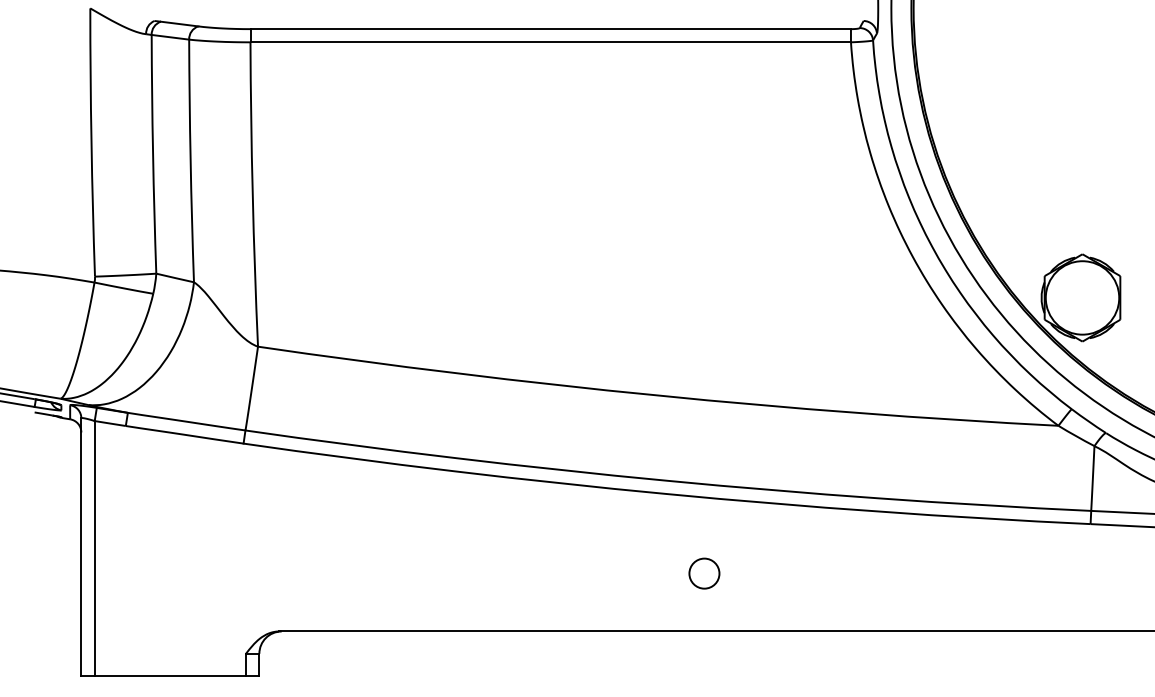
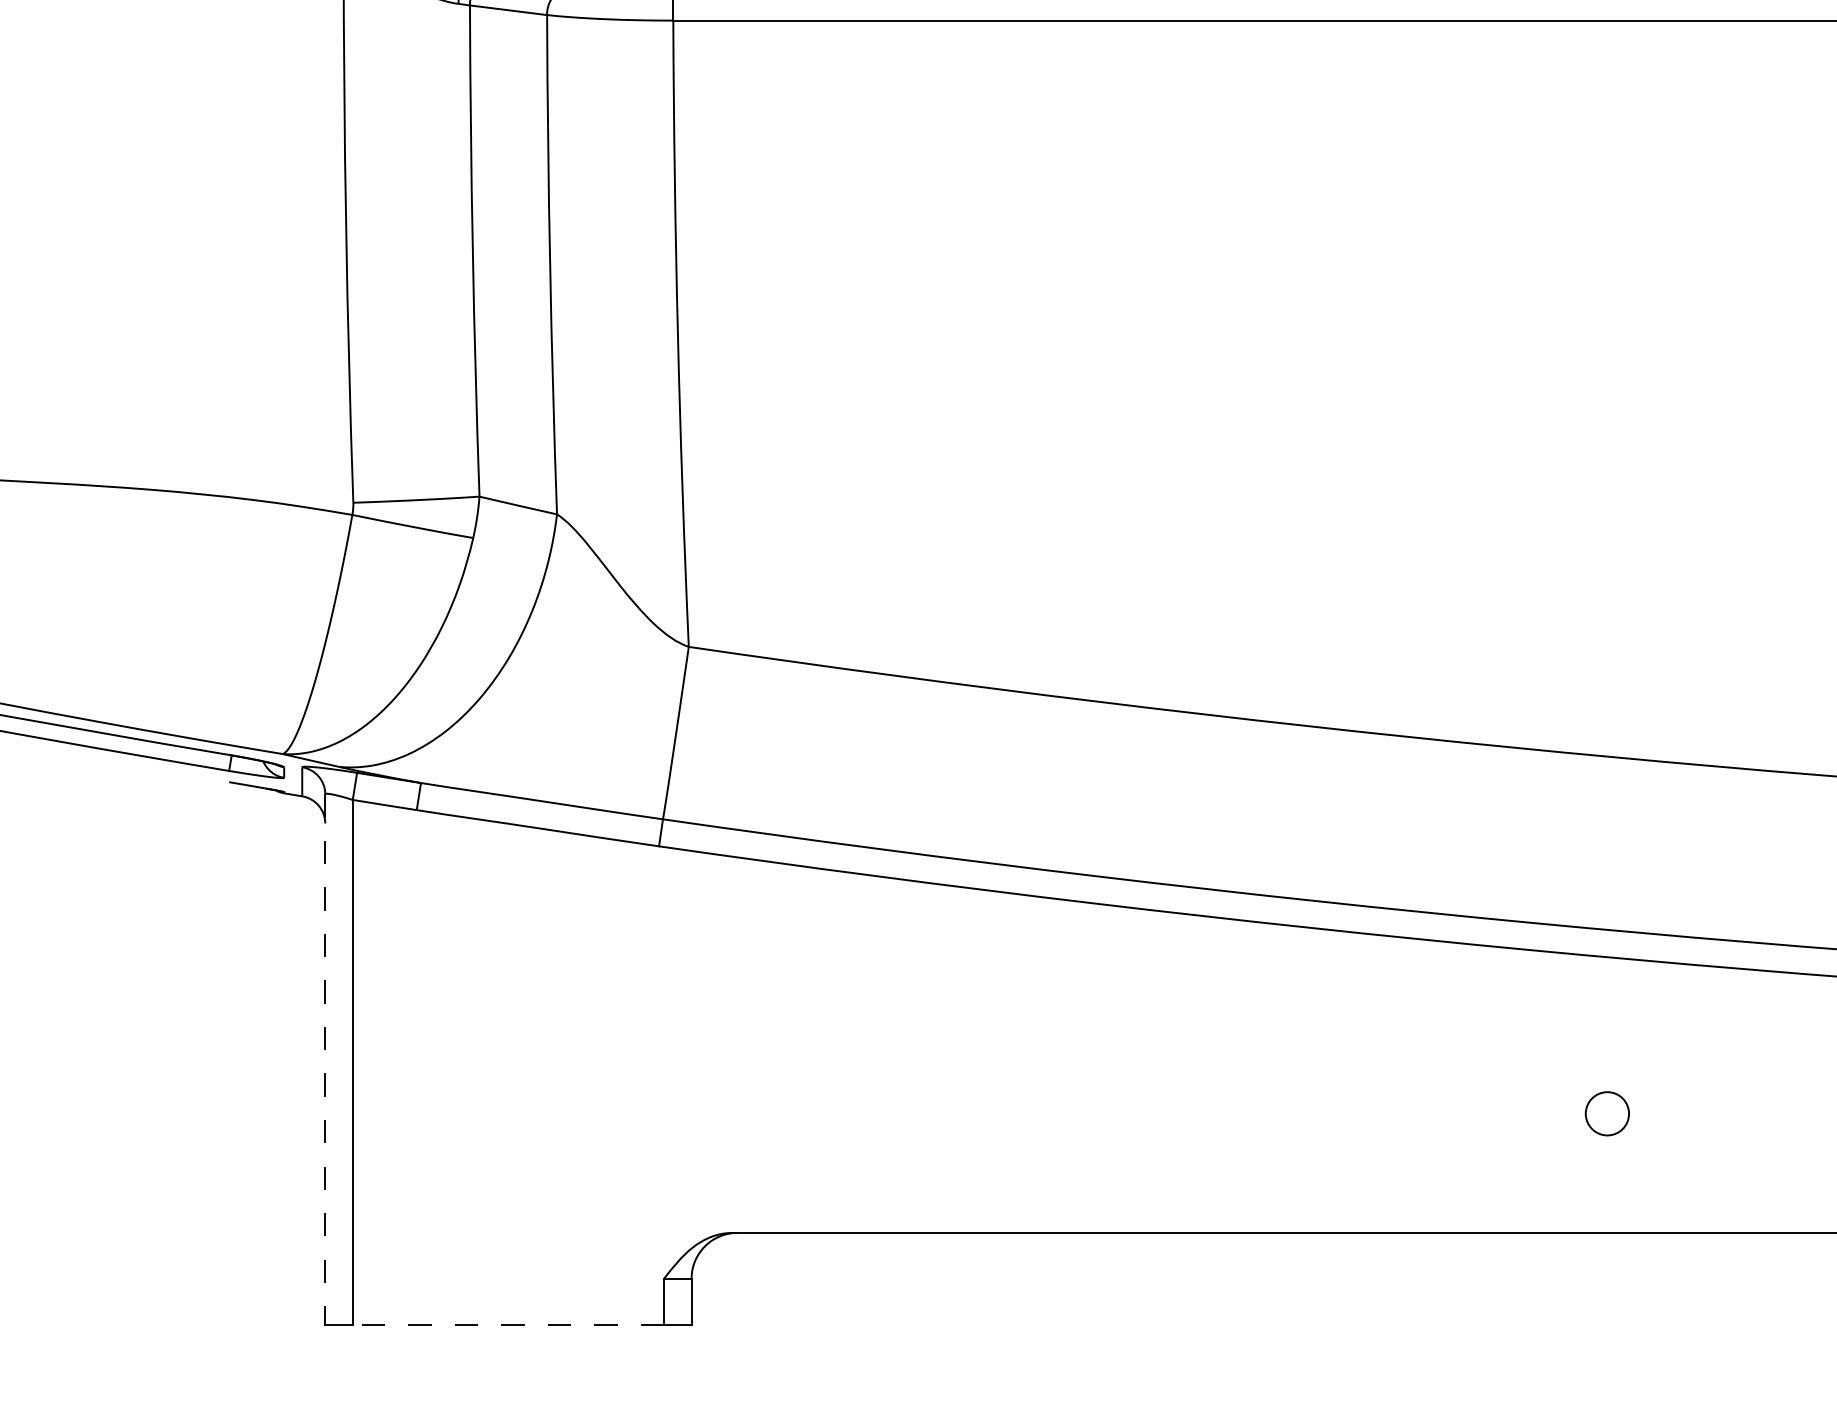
line: (81, 547) -> (325, 1060), solid -> dashed
circle: (704, 573) -> (1607, 1113), size x0.7
line: (170, 676) -> (508, 1325), solid -> dashed

